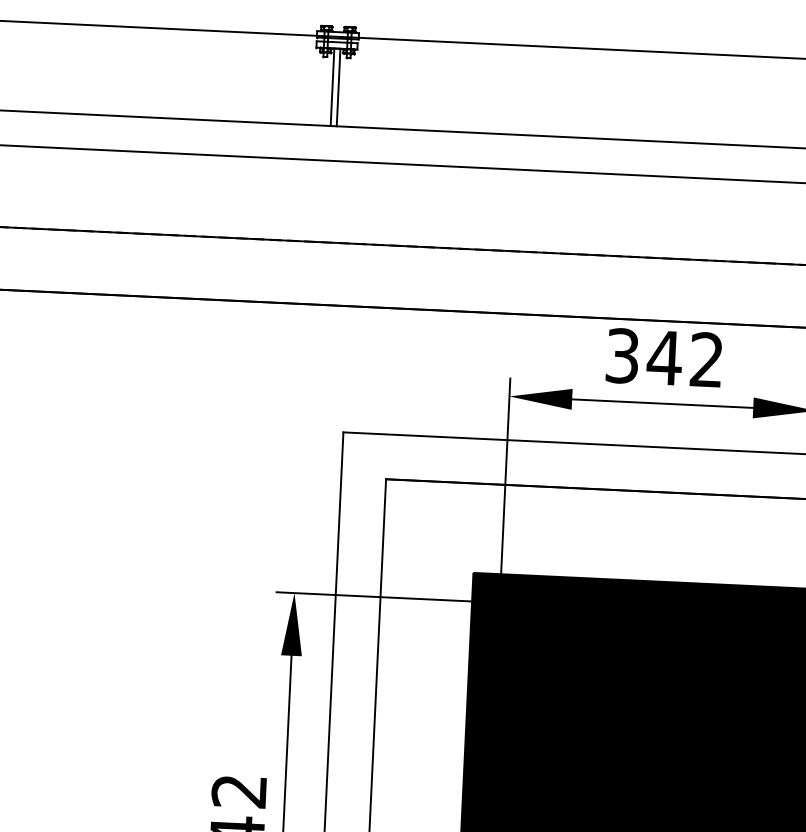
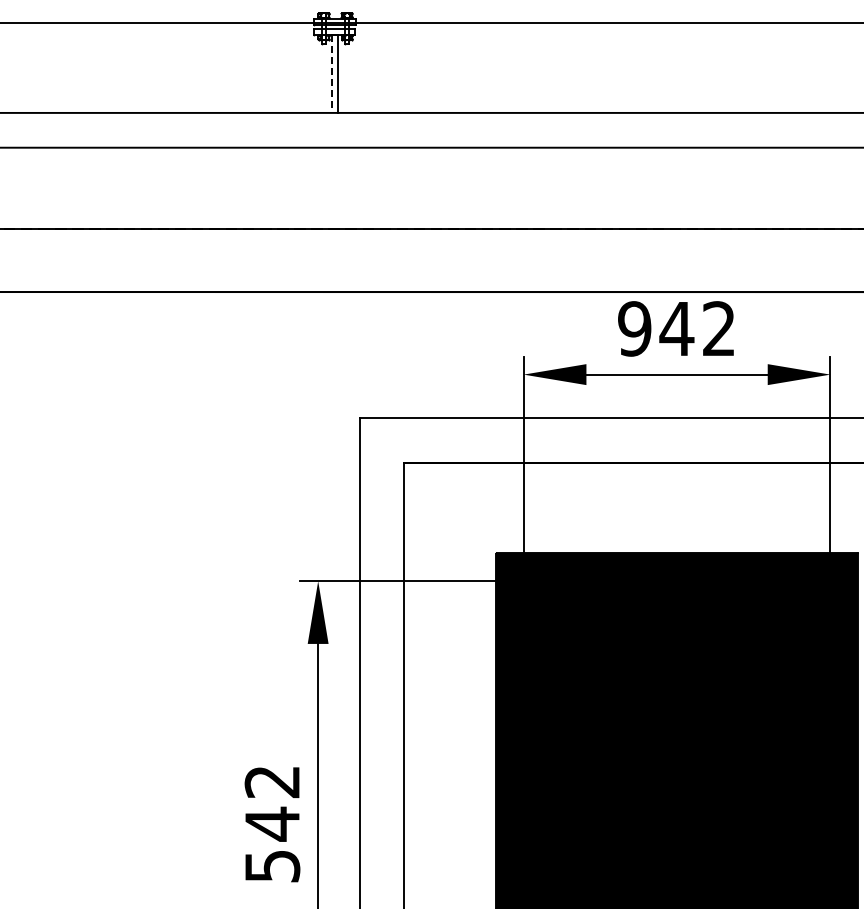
line: (332, 87) -> (332, 74), solid -> dashed
text: (622, 355) -> (634, 328), 342 -> 942

